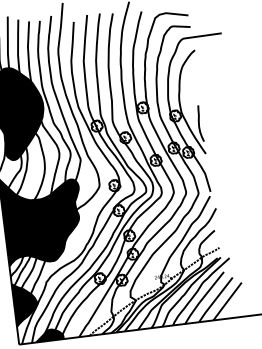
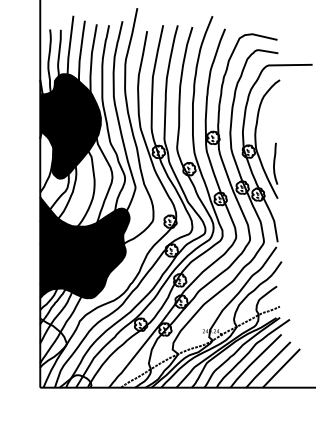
fill: (25, 303) -> (53, 342), removed
fill: (49, 335) -> (75, 381), removed

